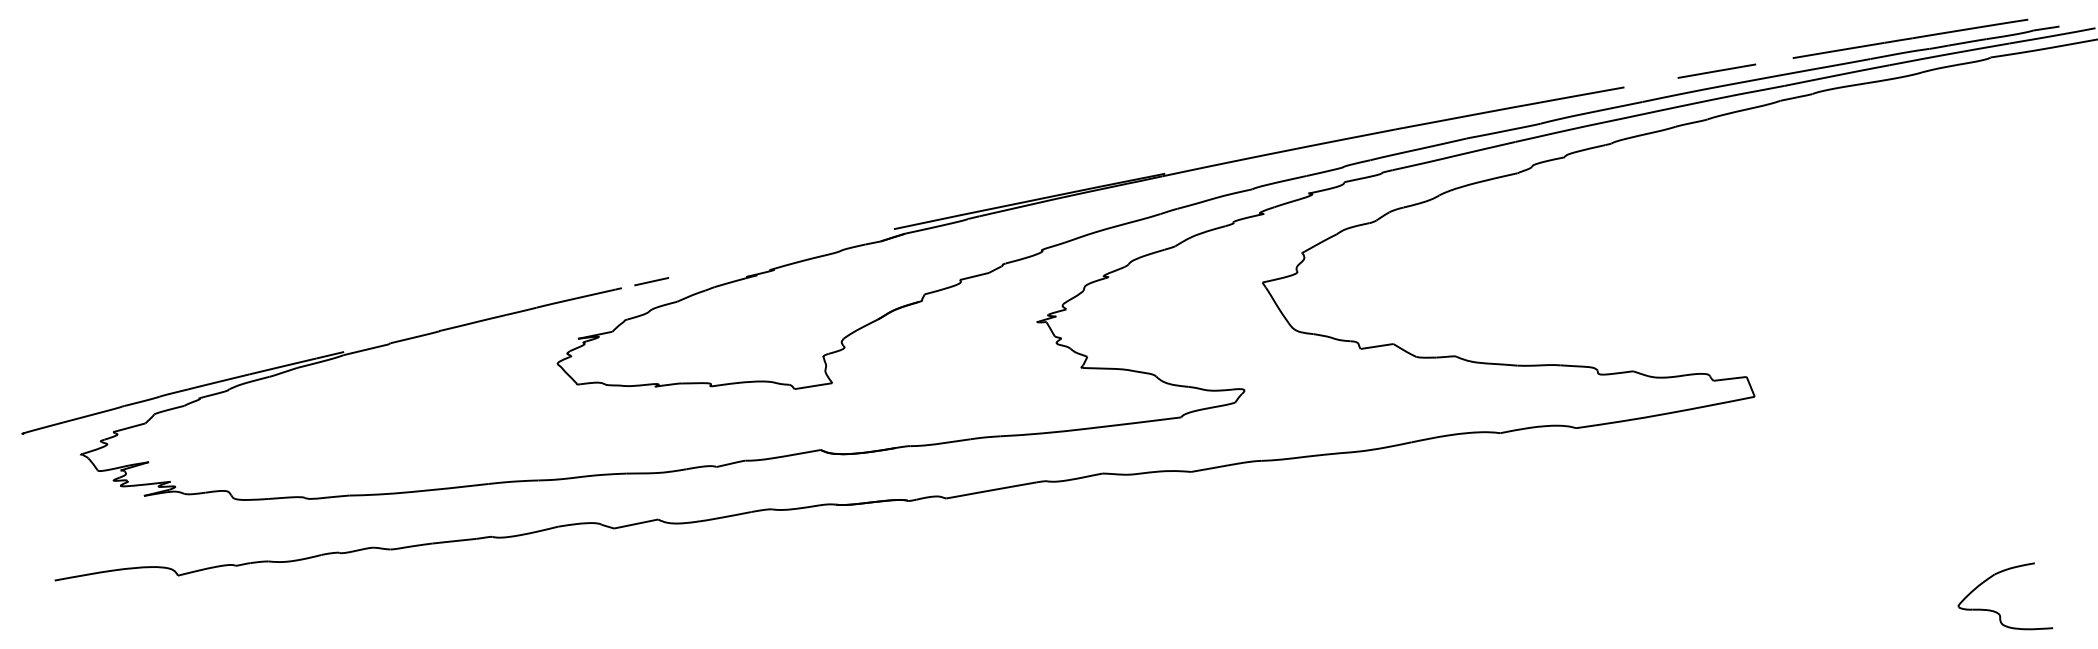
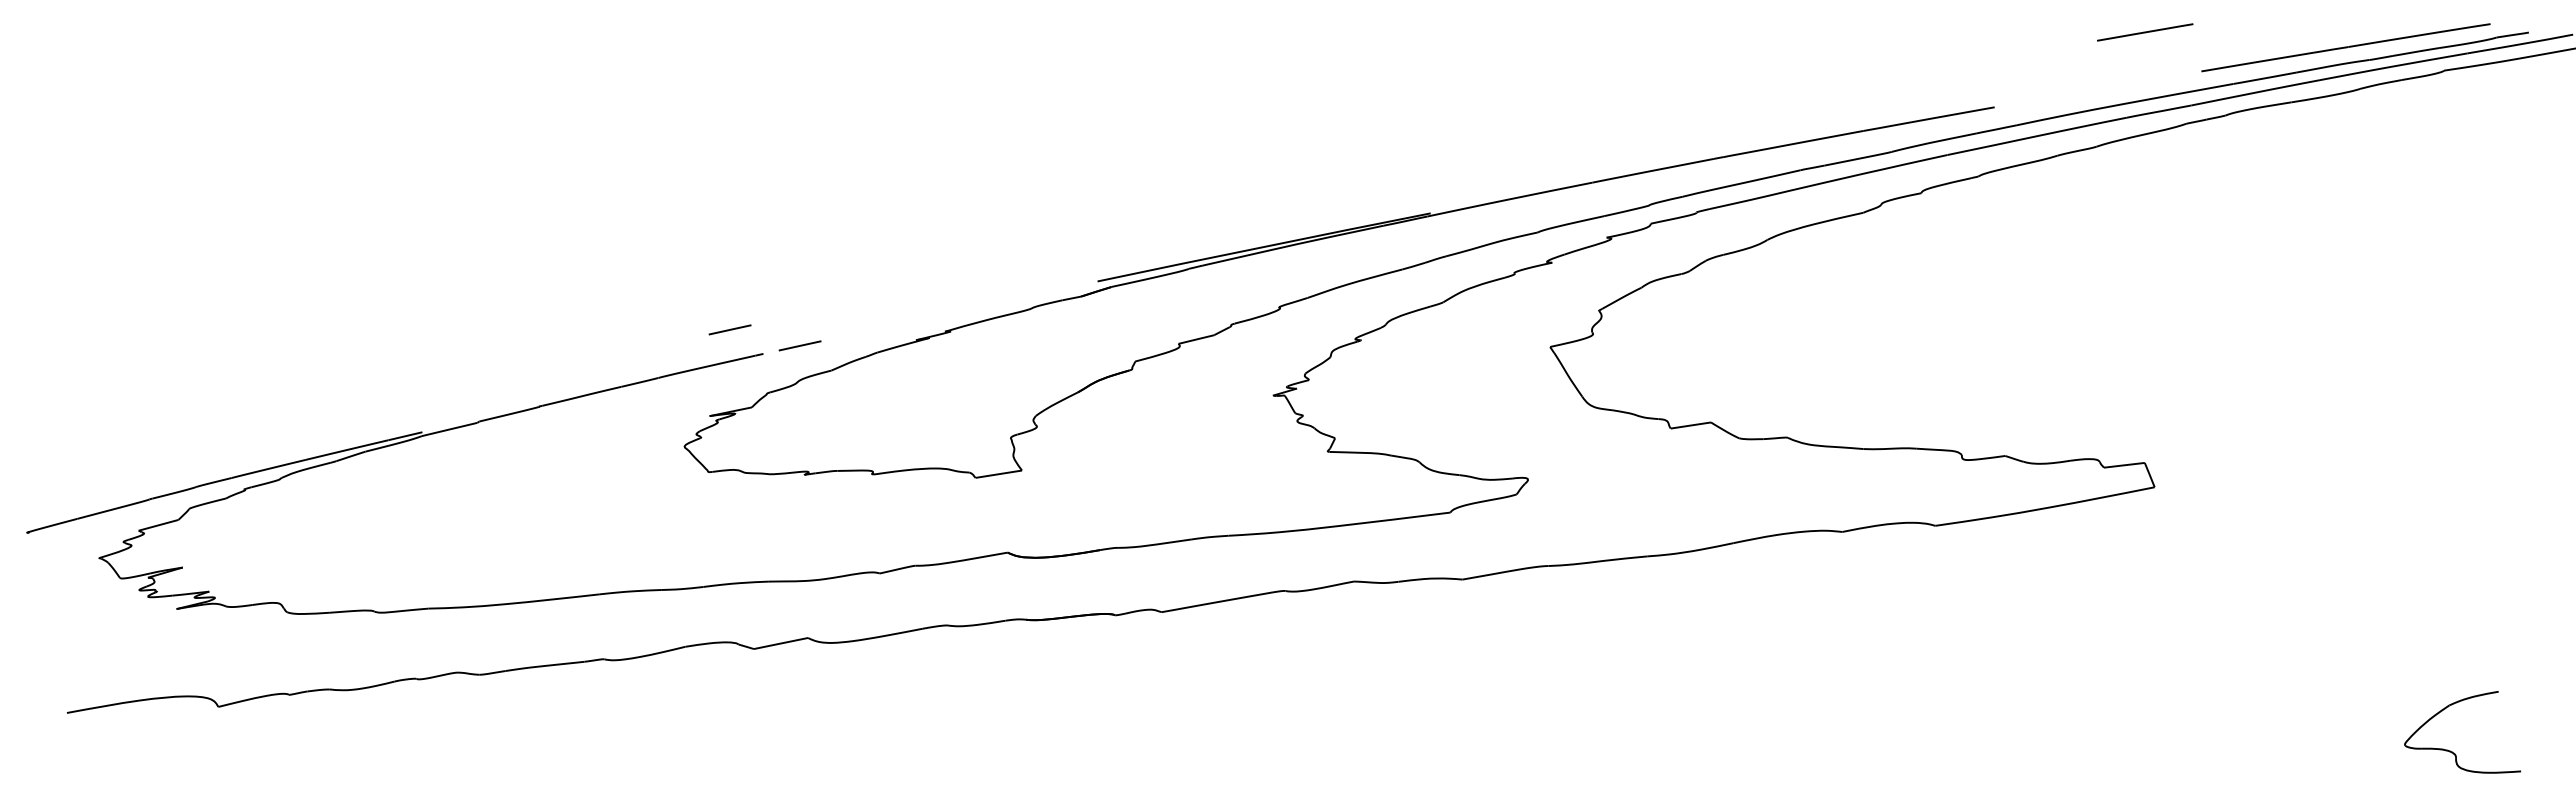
line: (1717, 71) -> (2145, 32), moved
line: (594, 268) -> (729, 329), added

